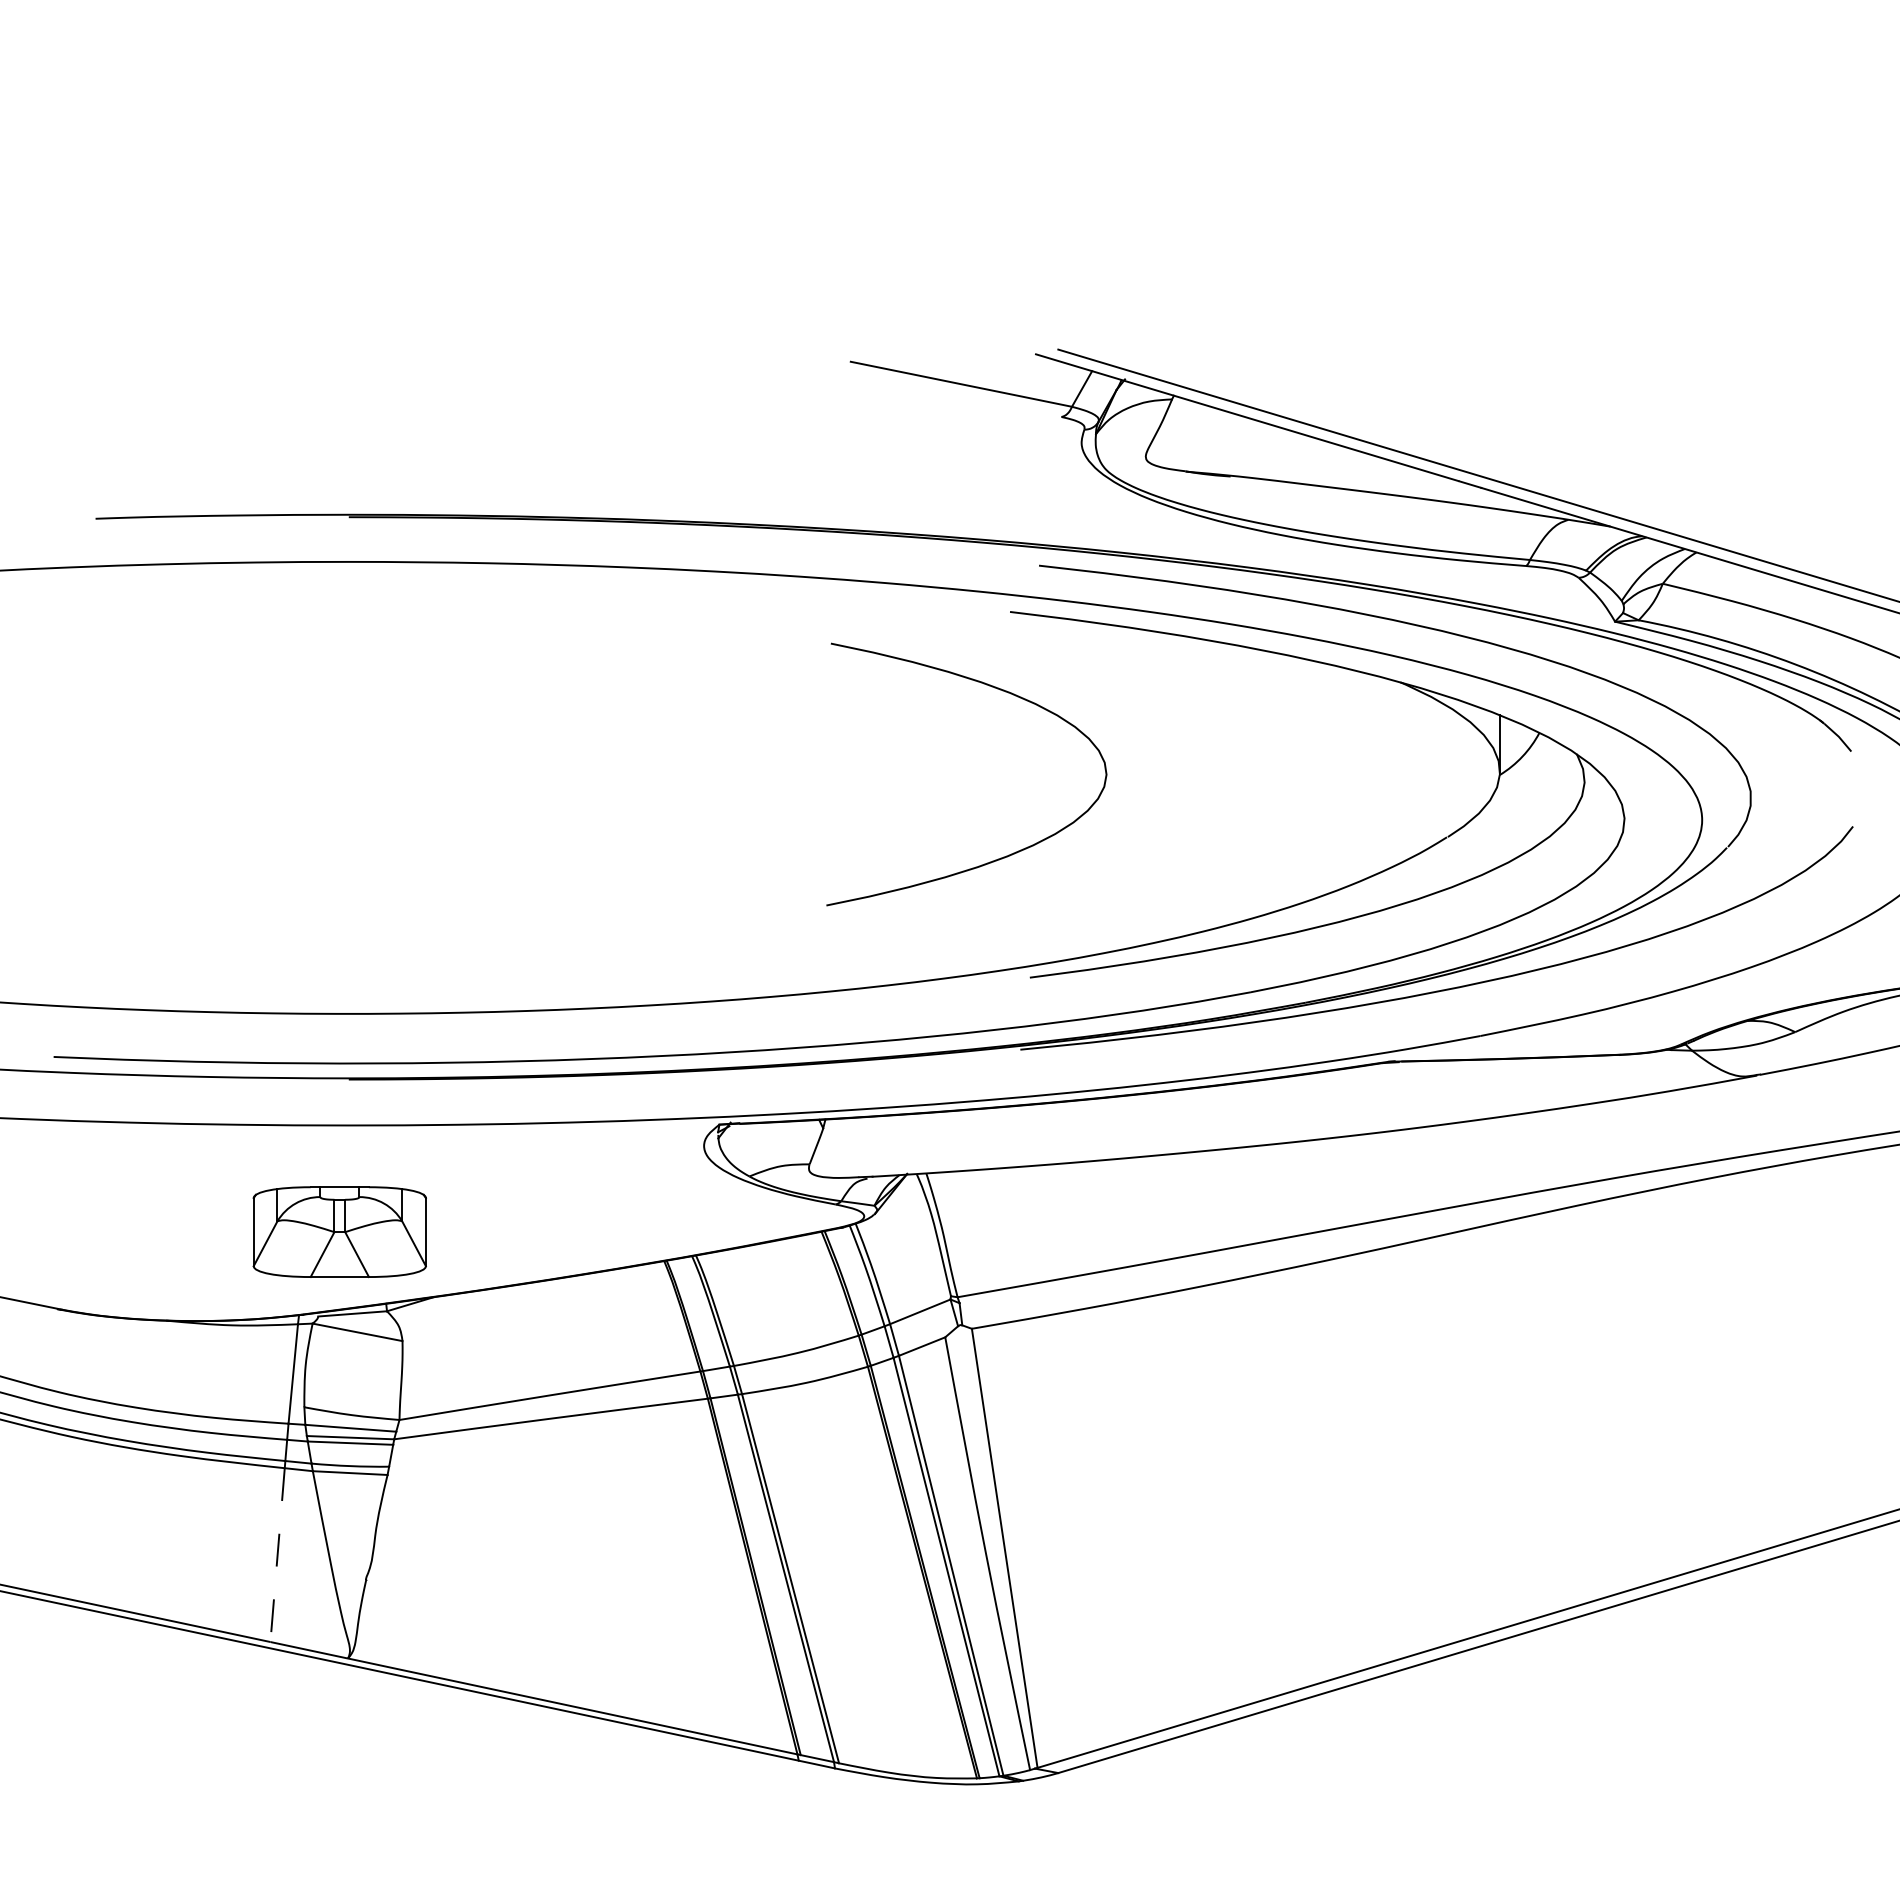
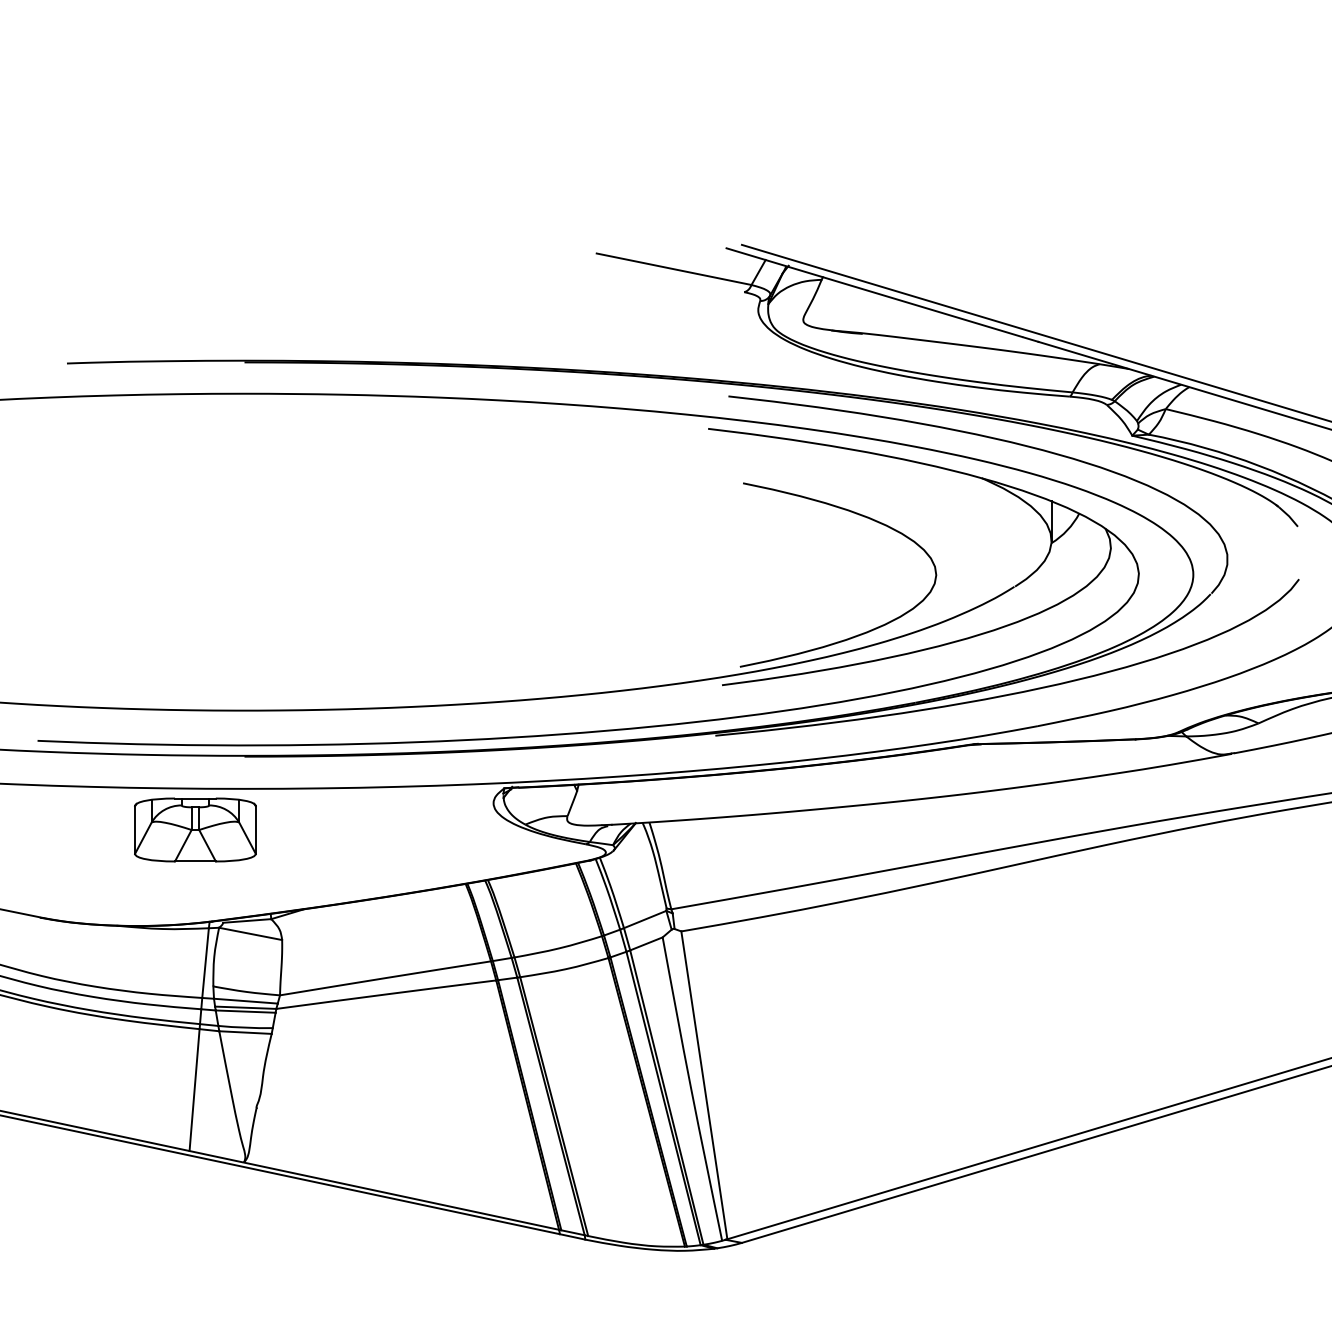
curve: (1000, 857) -> (861, 633), moved
part: (339, 1232) -> (195, 830), moved
line: (277, 1555) -> (194, 1090), dashed -> solid

